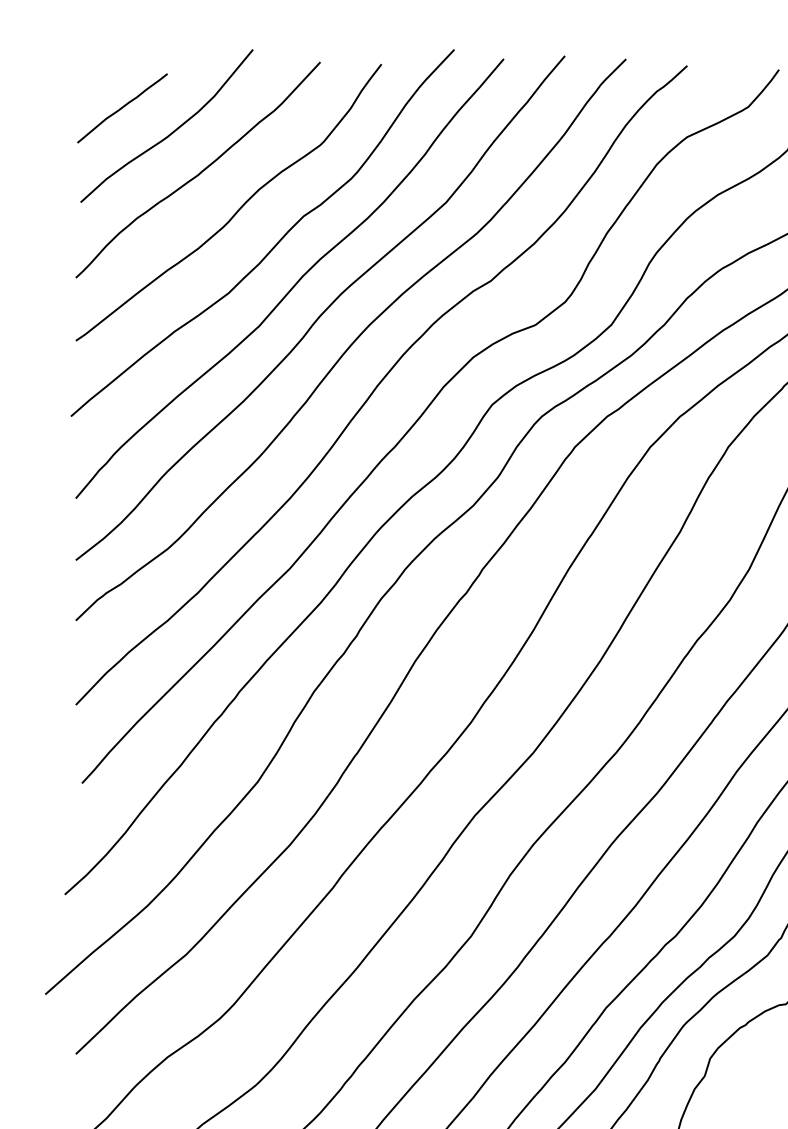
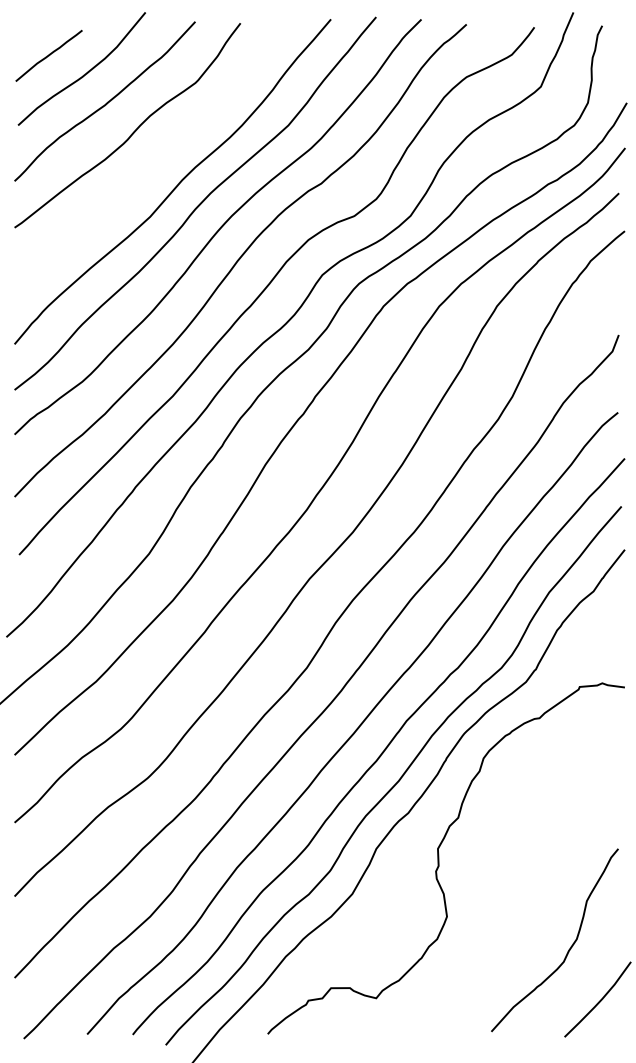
curve: (274, 244) -> (161, 156), removed

